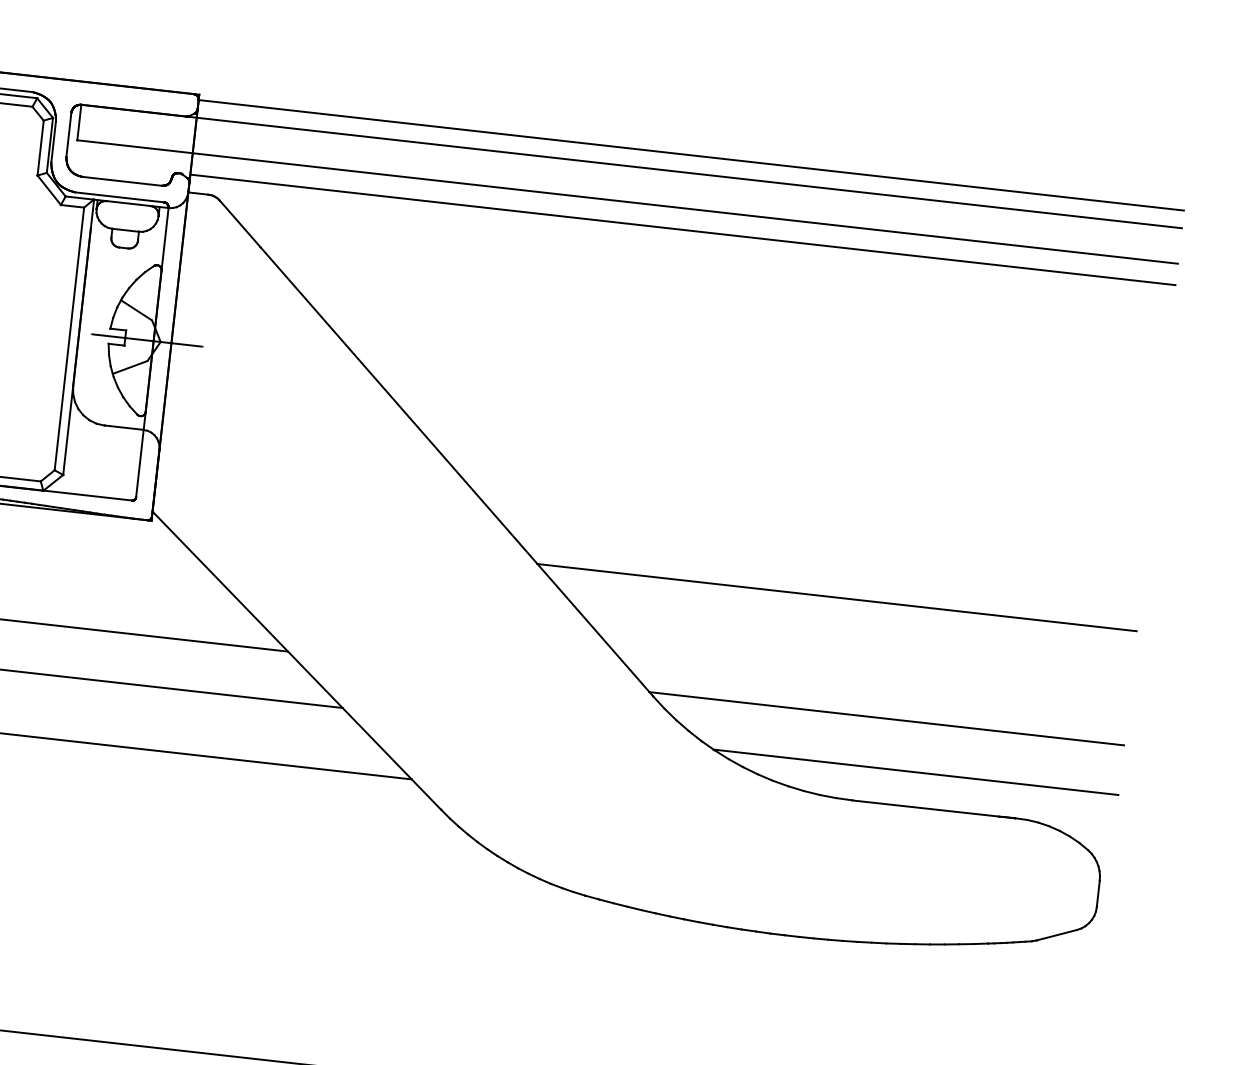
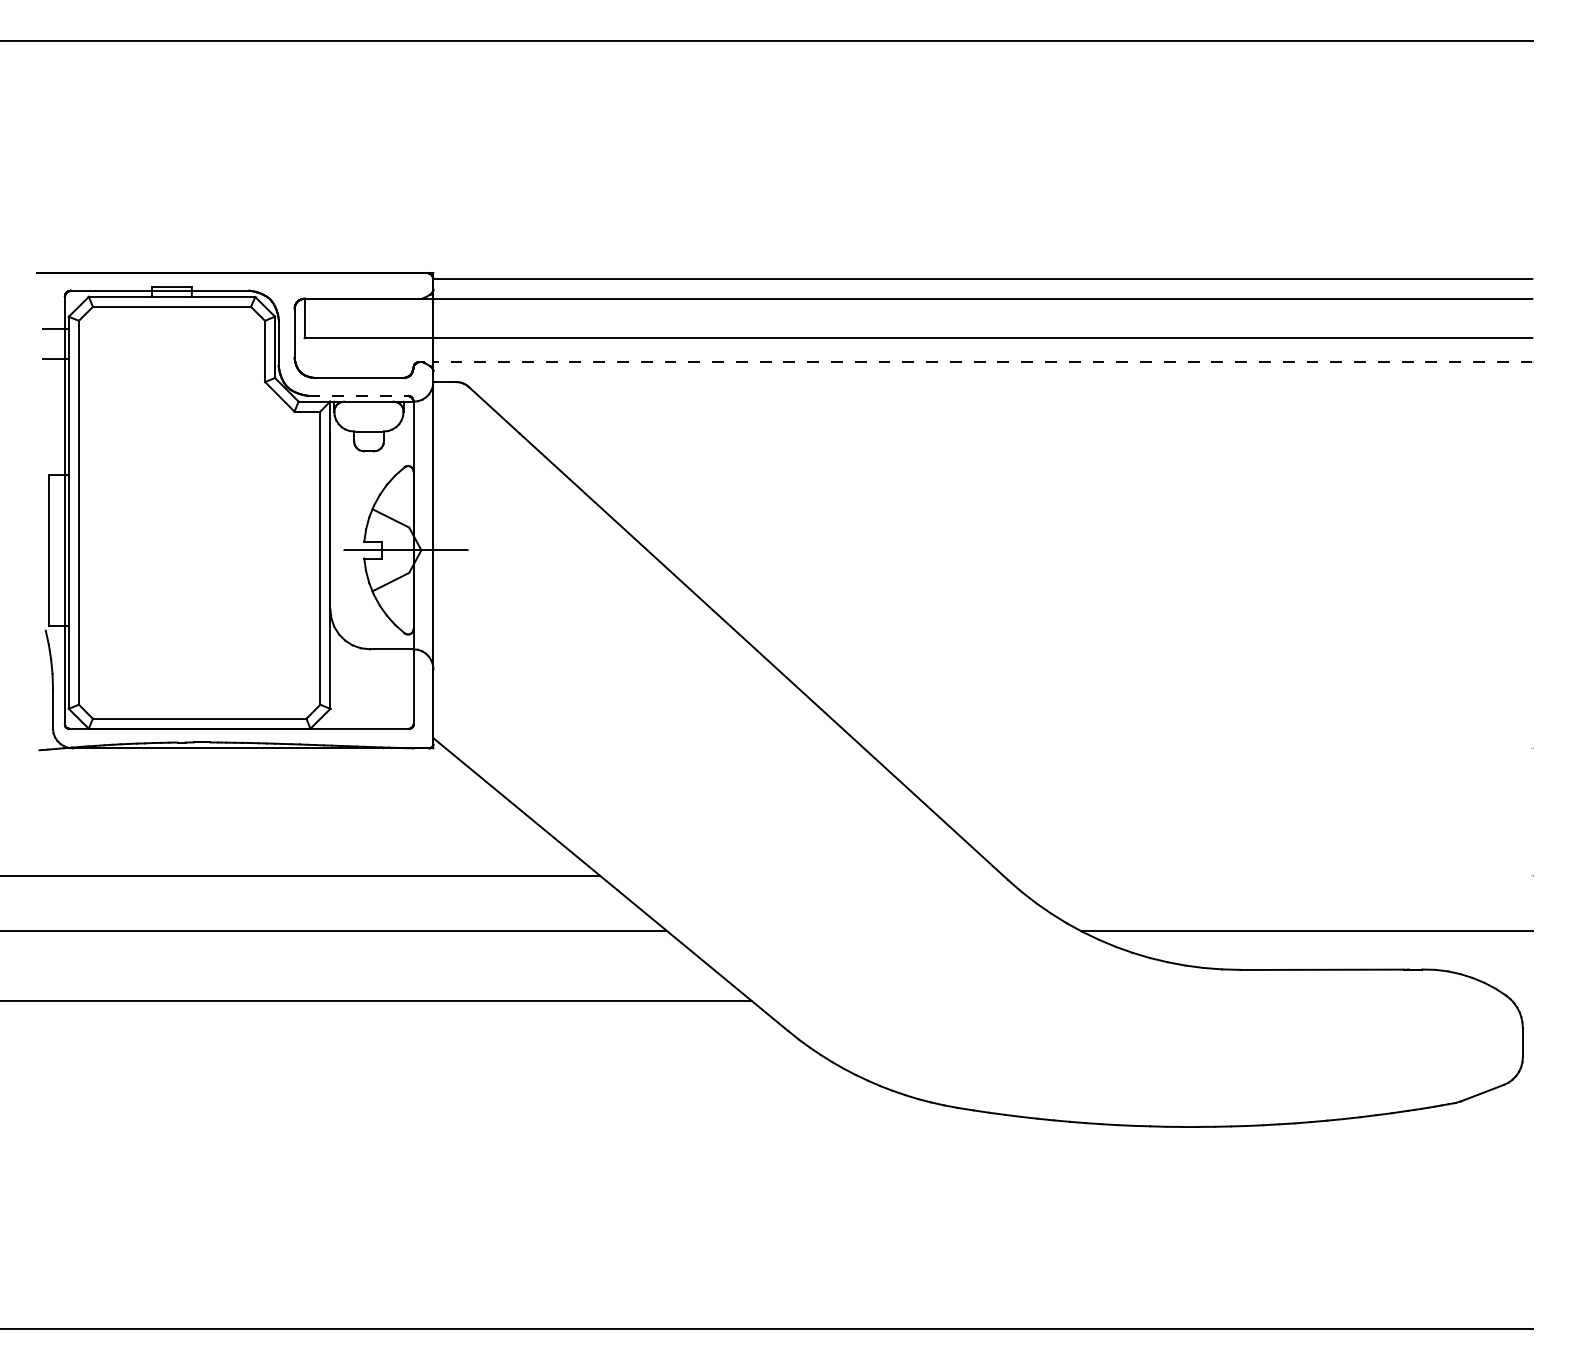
line: (119, 196) -> (358, 395), solid -> dashed
line: (682, 230) -> (982, 362), solid -> dashed
line: (837, 597) -> (1198, 748), removed
line: (886, 718) -> (1267, 875), removed

